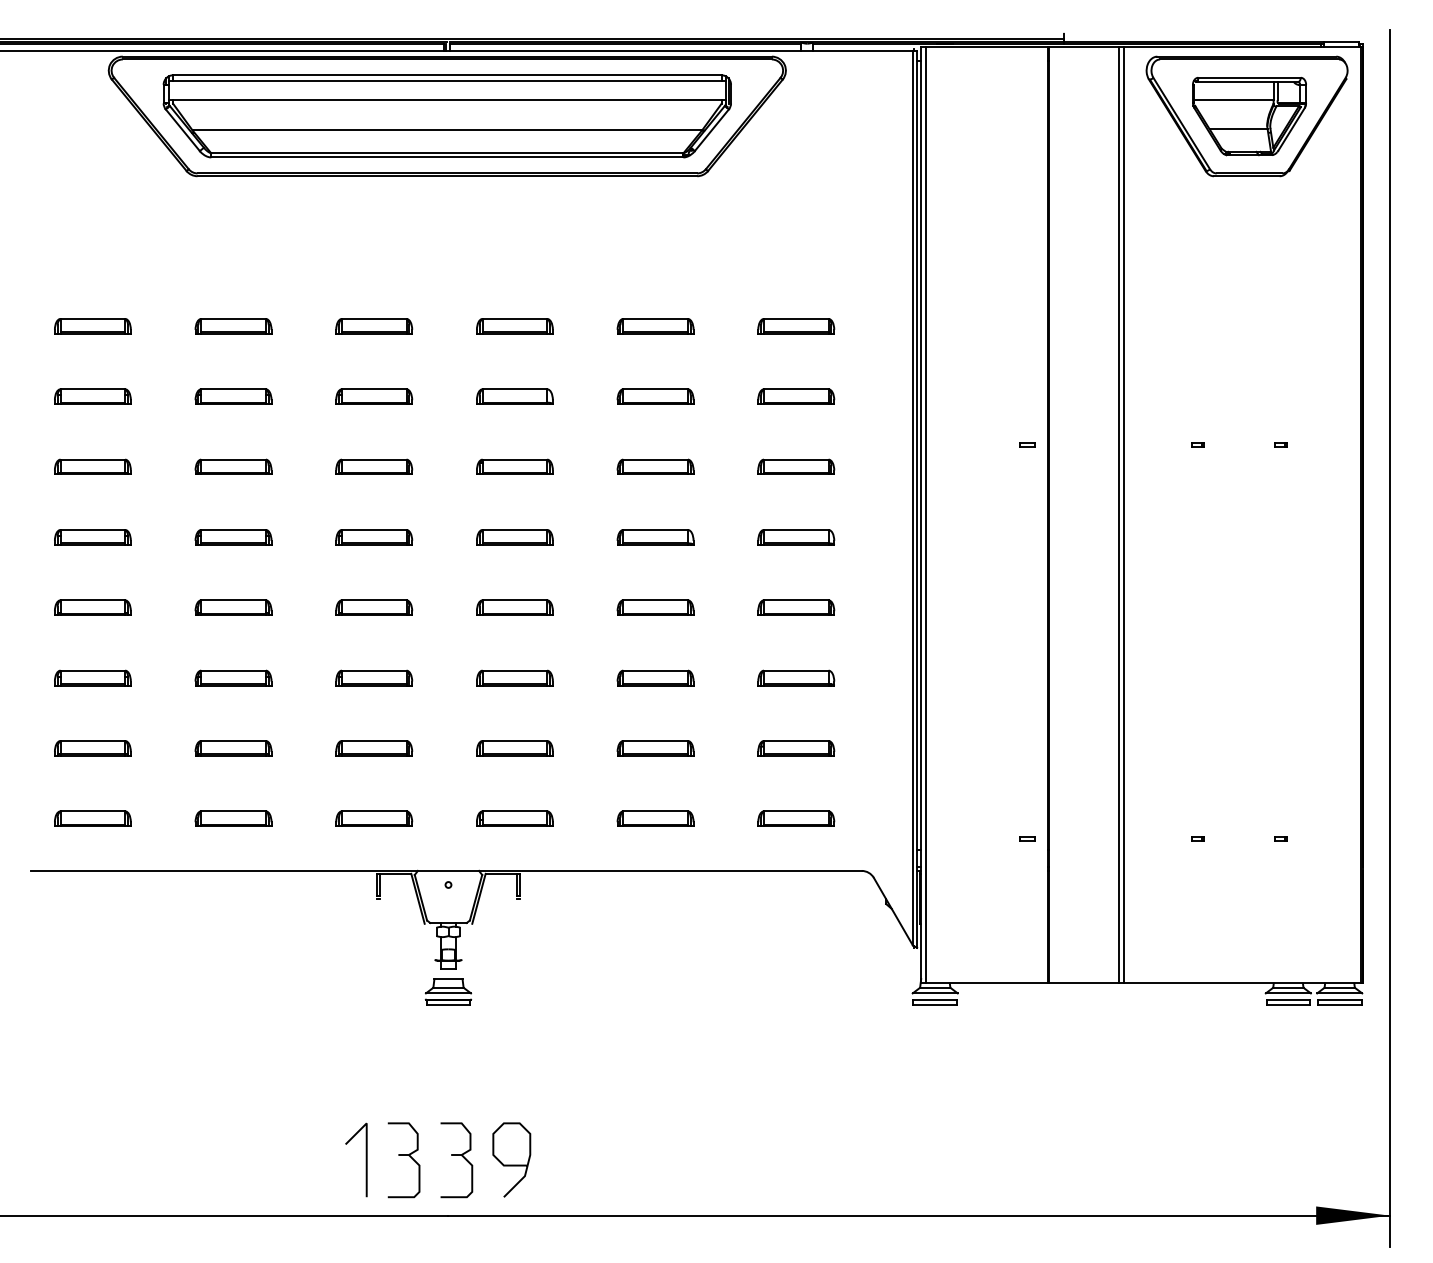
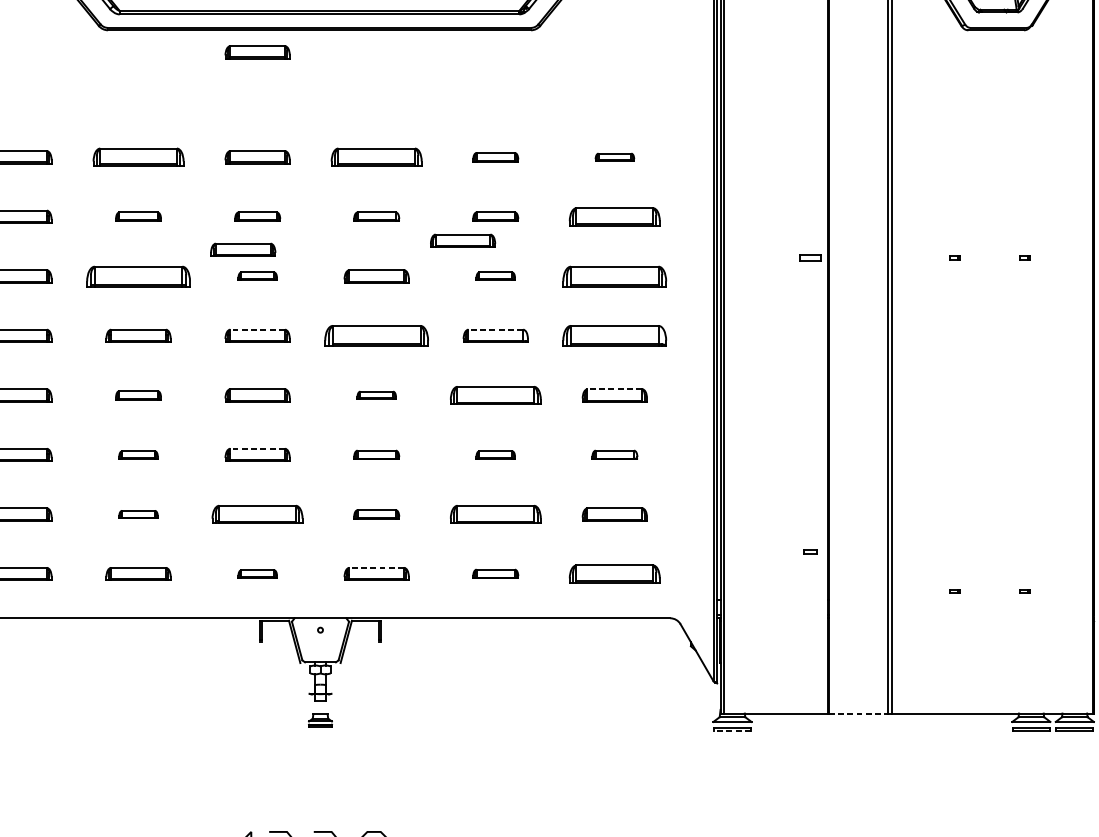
part: (374, 202) -> (257, 52), added
part: (233, 326) -> (138, 157), size x1.4
part: (514, 326) -> (376, 157), size x1.4
part: (655, 326) -> (495, 157), size x0.7
part: (796, 326) -> (615, 157), size x0.6
part: (233, 396) -> (138, 216), size x0.7
part: (374, 396) -> (257, 216), size x0.7
part: (514, 396) -> (376, 216), size x0.7
part: (655, 396) -> (495, 216), size x0.7
part: (796, 396) -> (615, 216), size x1.4
part: (616, 424) -> (462, 240), added
part: (357, 435) -> (243, 249), added
part: (1027, 444) -> (810, 257), size x1.6
part: (233, 466) -> (138, 275), size x1.6
part: (374, 466) -> (257, 275), size x0.6
part: (655, 466) -> (495, 275), size x0.6
part: (796, 466) -> (615, 275), size x1.6
line: (373, 529) -> (257, 329), solid -> dashed
line: (655, 529) -> (495, 329), solid -> dashed
part: (514, 537) -> (376, 336), size x1.6
part: (796, 537) -> (615, 336), size x1.6
line: (795, 600) -> (614, 389), solid -> dashed
part: (233, 607) -> (138, 395), size x0.7
part: (514, 607) -> (376, 395), size x0.6
part: (655, 607) -> (495, 395), size x1.4
line: (373, 670) -> (257, 448), solid -> dashed
part: (233, 677) -> (138, 454), size x0.6
part: (514, 677) -> (376, 454), size x0.7
part: (655, 677) -> (495, 454), size x0.6
part: (796, 677) -> (615, 454), size x0.7
part: (233, 748) -> (138, 514), size x0.6
part: (374, 748) -> (257, 514), size x1.4
part: (514, 748) -> (376, 514), size x0.7
part: (655, 748) -> (495, 514), size x1.4
line: (514, 811) -> (376, 567), solid -> dashed
part: (374, 818) -> (257, 573), size x0.6
part: (655, 818) -> (495, 573), size x0.7
part: (796, 818) -> (615, 573), size x1.4
part: (1027, 838) -> (810, 551), moved
line: (1084, 983) -> (858, 713), solid -> dashed
part: (448, 991) -> (320, 720), size x0.6
line: (935, 1004) -> (732, 731), solid -> dashed

